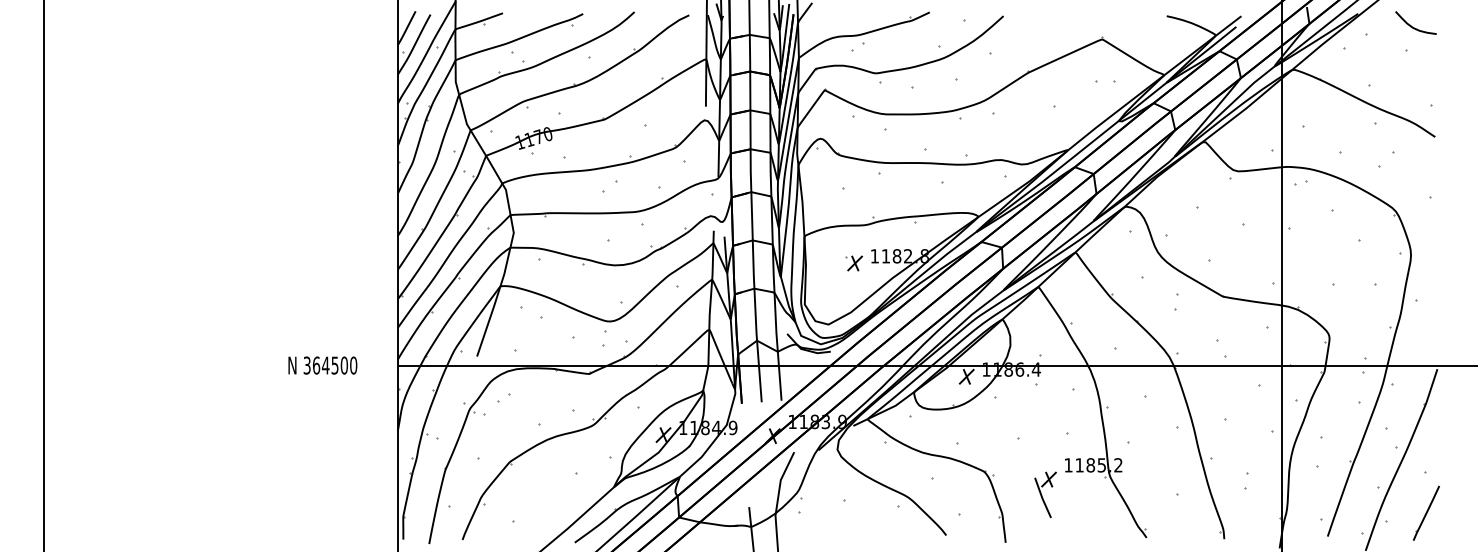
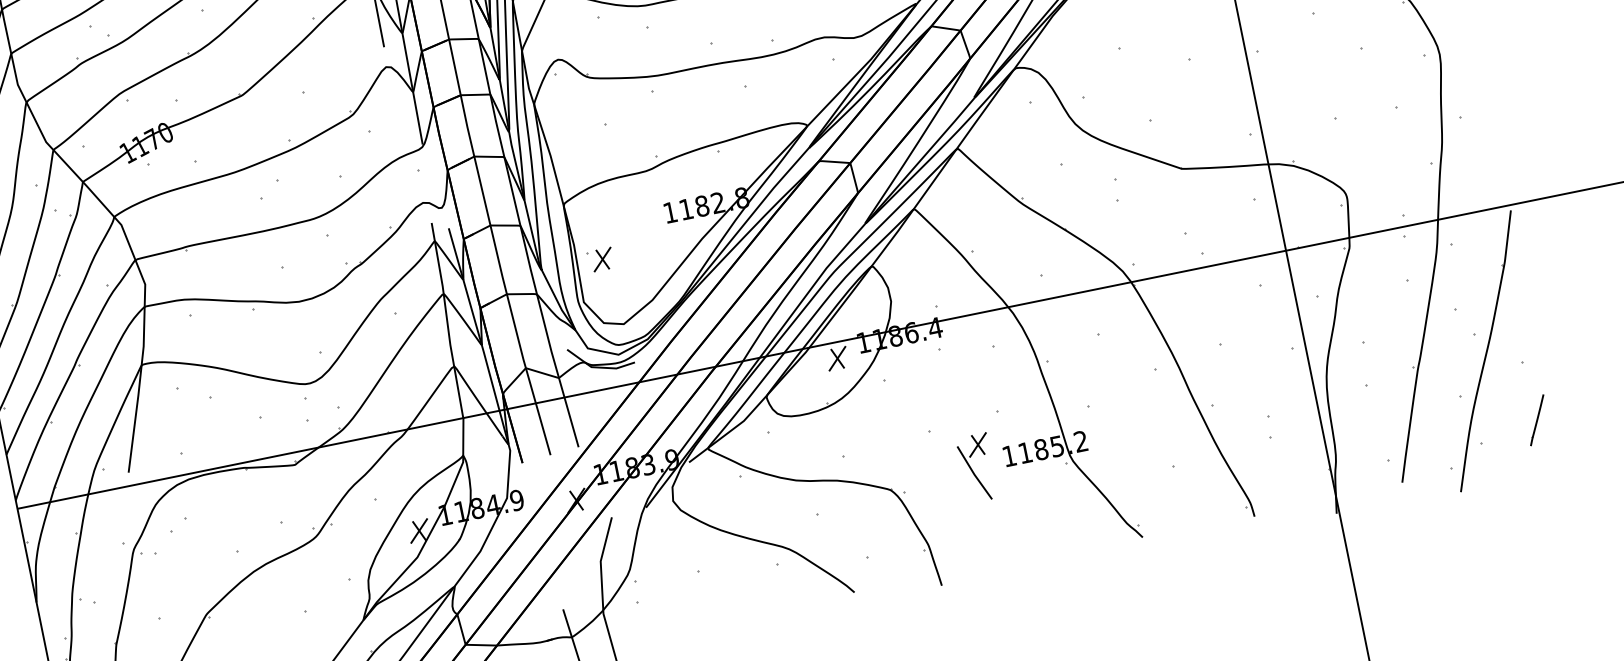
part: (853, 263) -> (600, 260), moved
part: (1045, 494) -> (977, 467), moved
part: (1426, 512) -> (1537, 419), size x0.6

